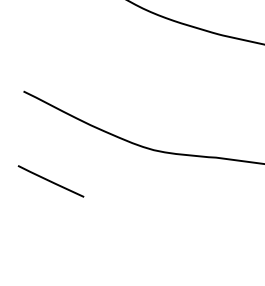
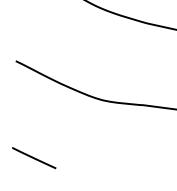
line: (51, 181) -> (34, 158), moved

